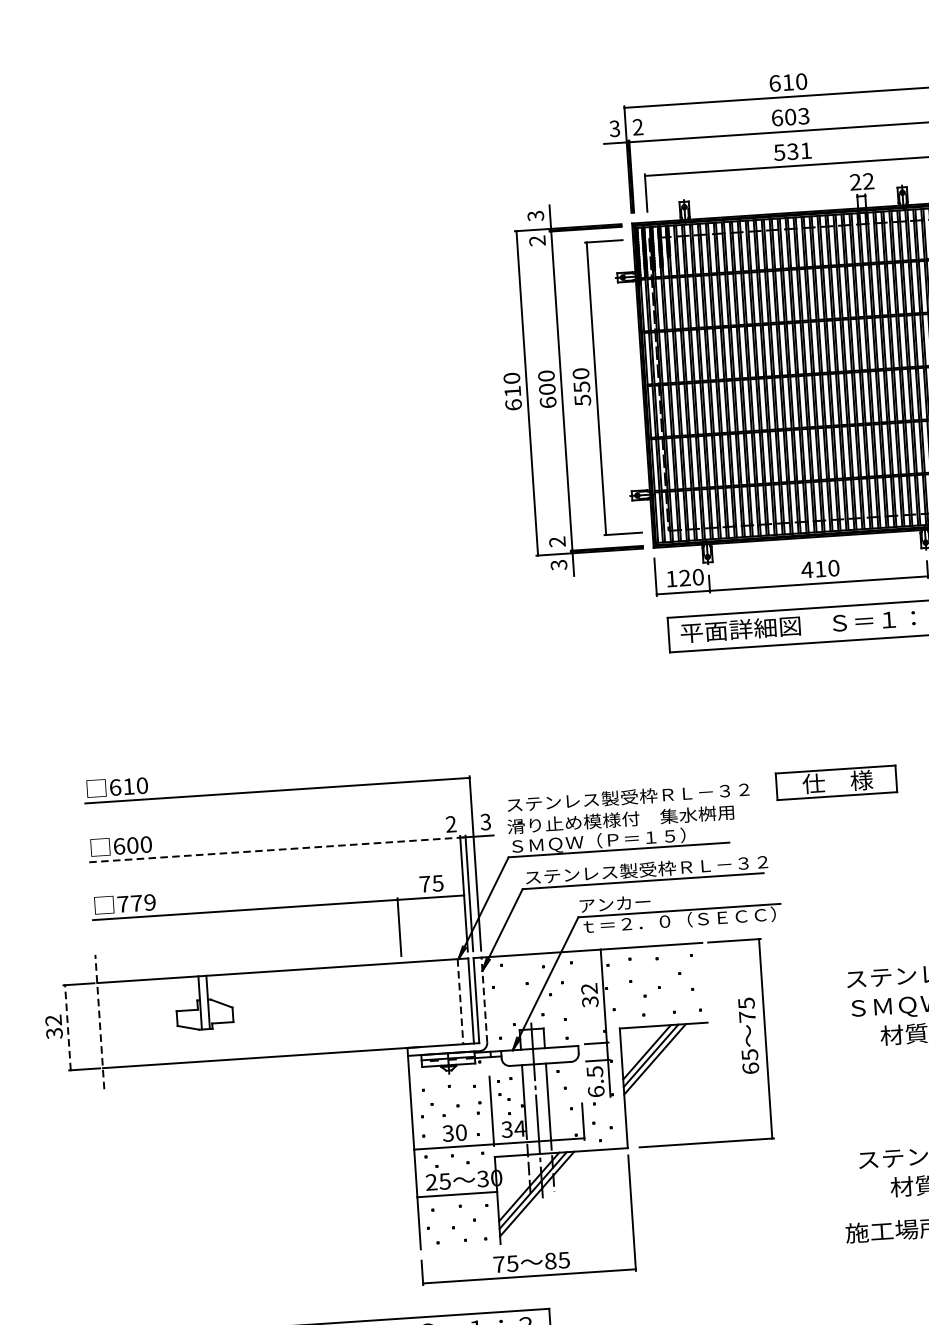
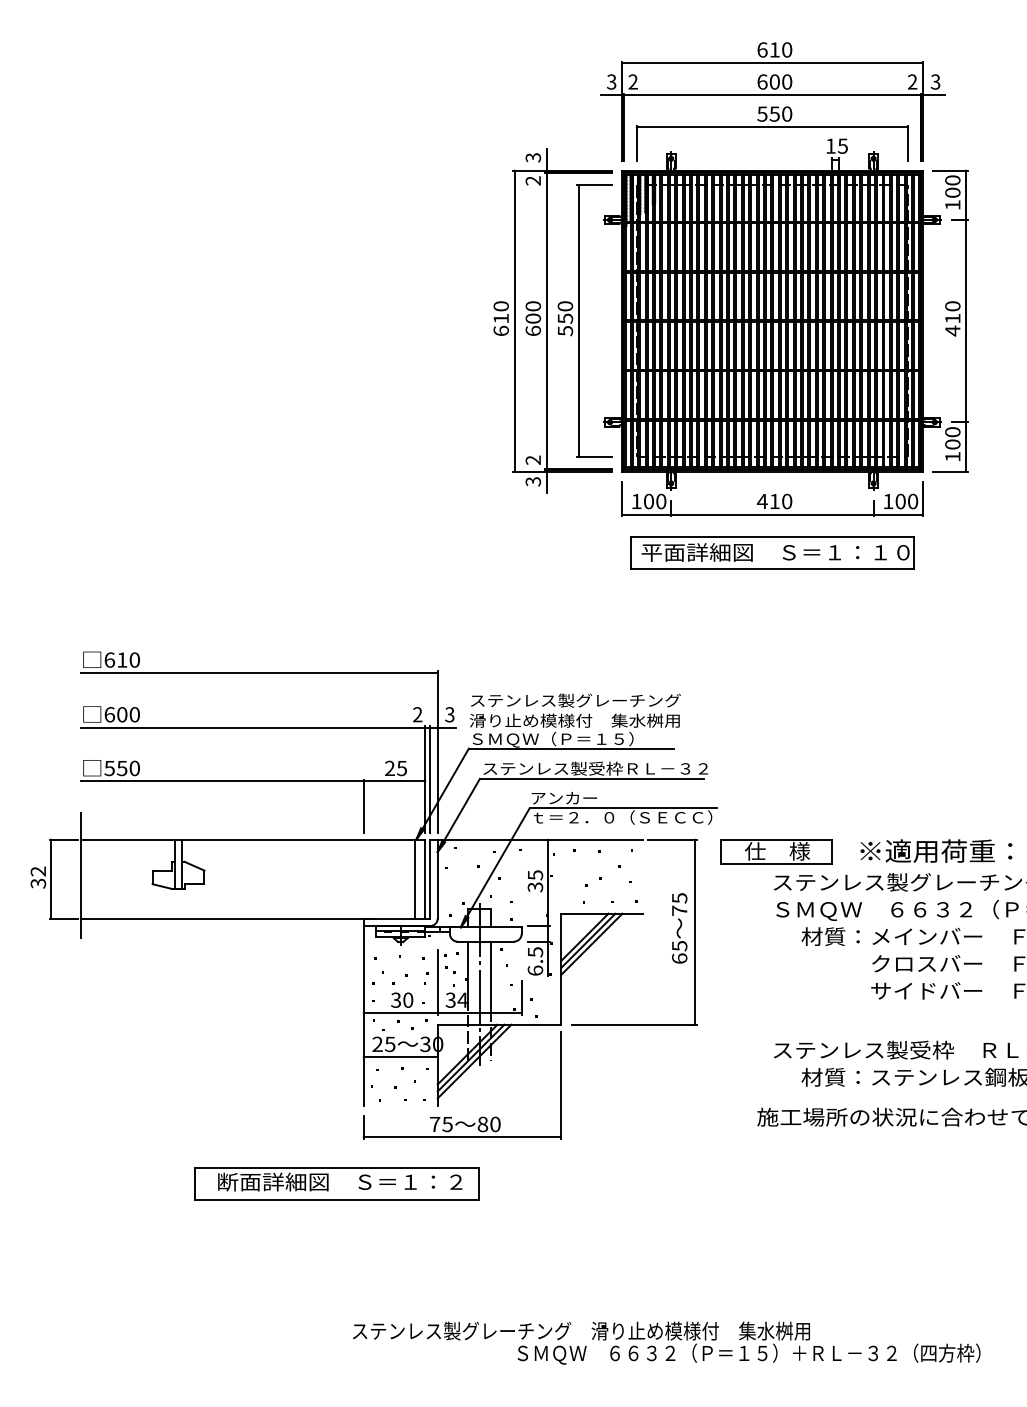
text: (804, 115) -> (787, 81), 603 -> 600
text: (800, 150) -> (781, 113), 531 -> 550
text: (861, 181) -> (836, 145), 22 -> 15
text: (684, 578) -> (648, 501), 120 -> 100
part: (836, 782) -> (776, 851), moved
text: (684, 793) -> (635, 700), ステンレス製受枠ＲＬ－３２ -> ステンレス製グレーチング
line: (275, 849) -> (253, 727), dashed -> solid
text: (424, 883) -> (389, 767), 75 -> 25
text: (135, 903) -> (121, 768), 779 -> 550
text: (589, 989) -> (535, 875), 32 -> 35
line: (484, 999) -> (437, 878), dashed -> solid
line: (460, 1002) -> (415, 879), dashed -> solid
line: (99, 1021) -> (80, 875), dashed -> solid
line: (68, 1027) -> (51, 878), dashed -> solid
text: (564, 1260) -> (495, 1124), 85 -> 80

